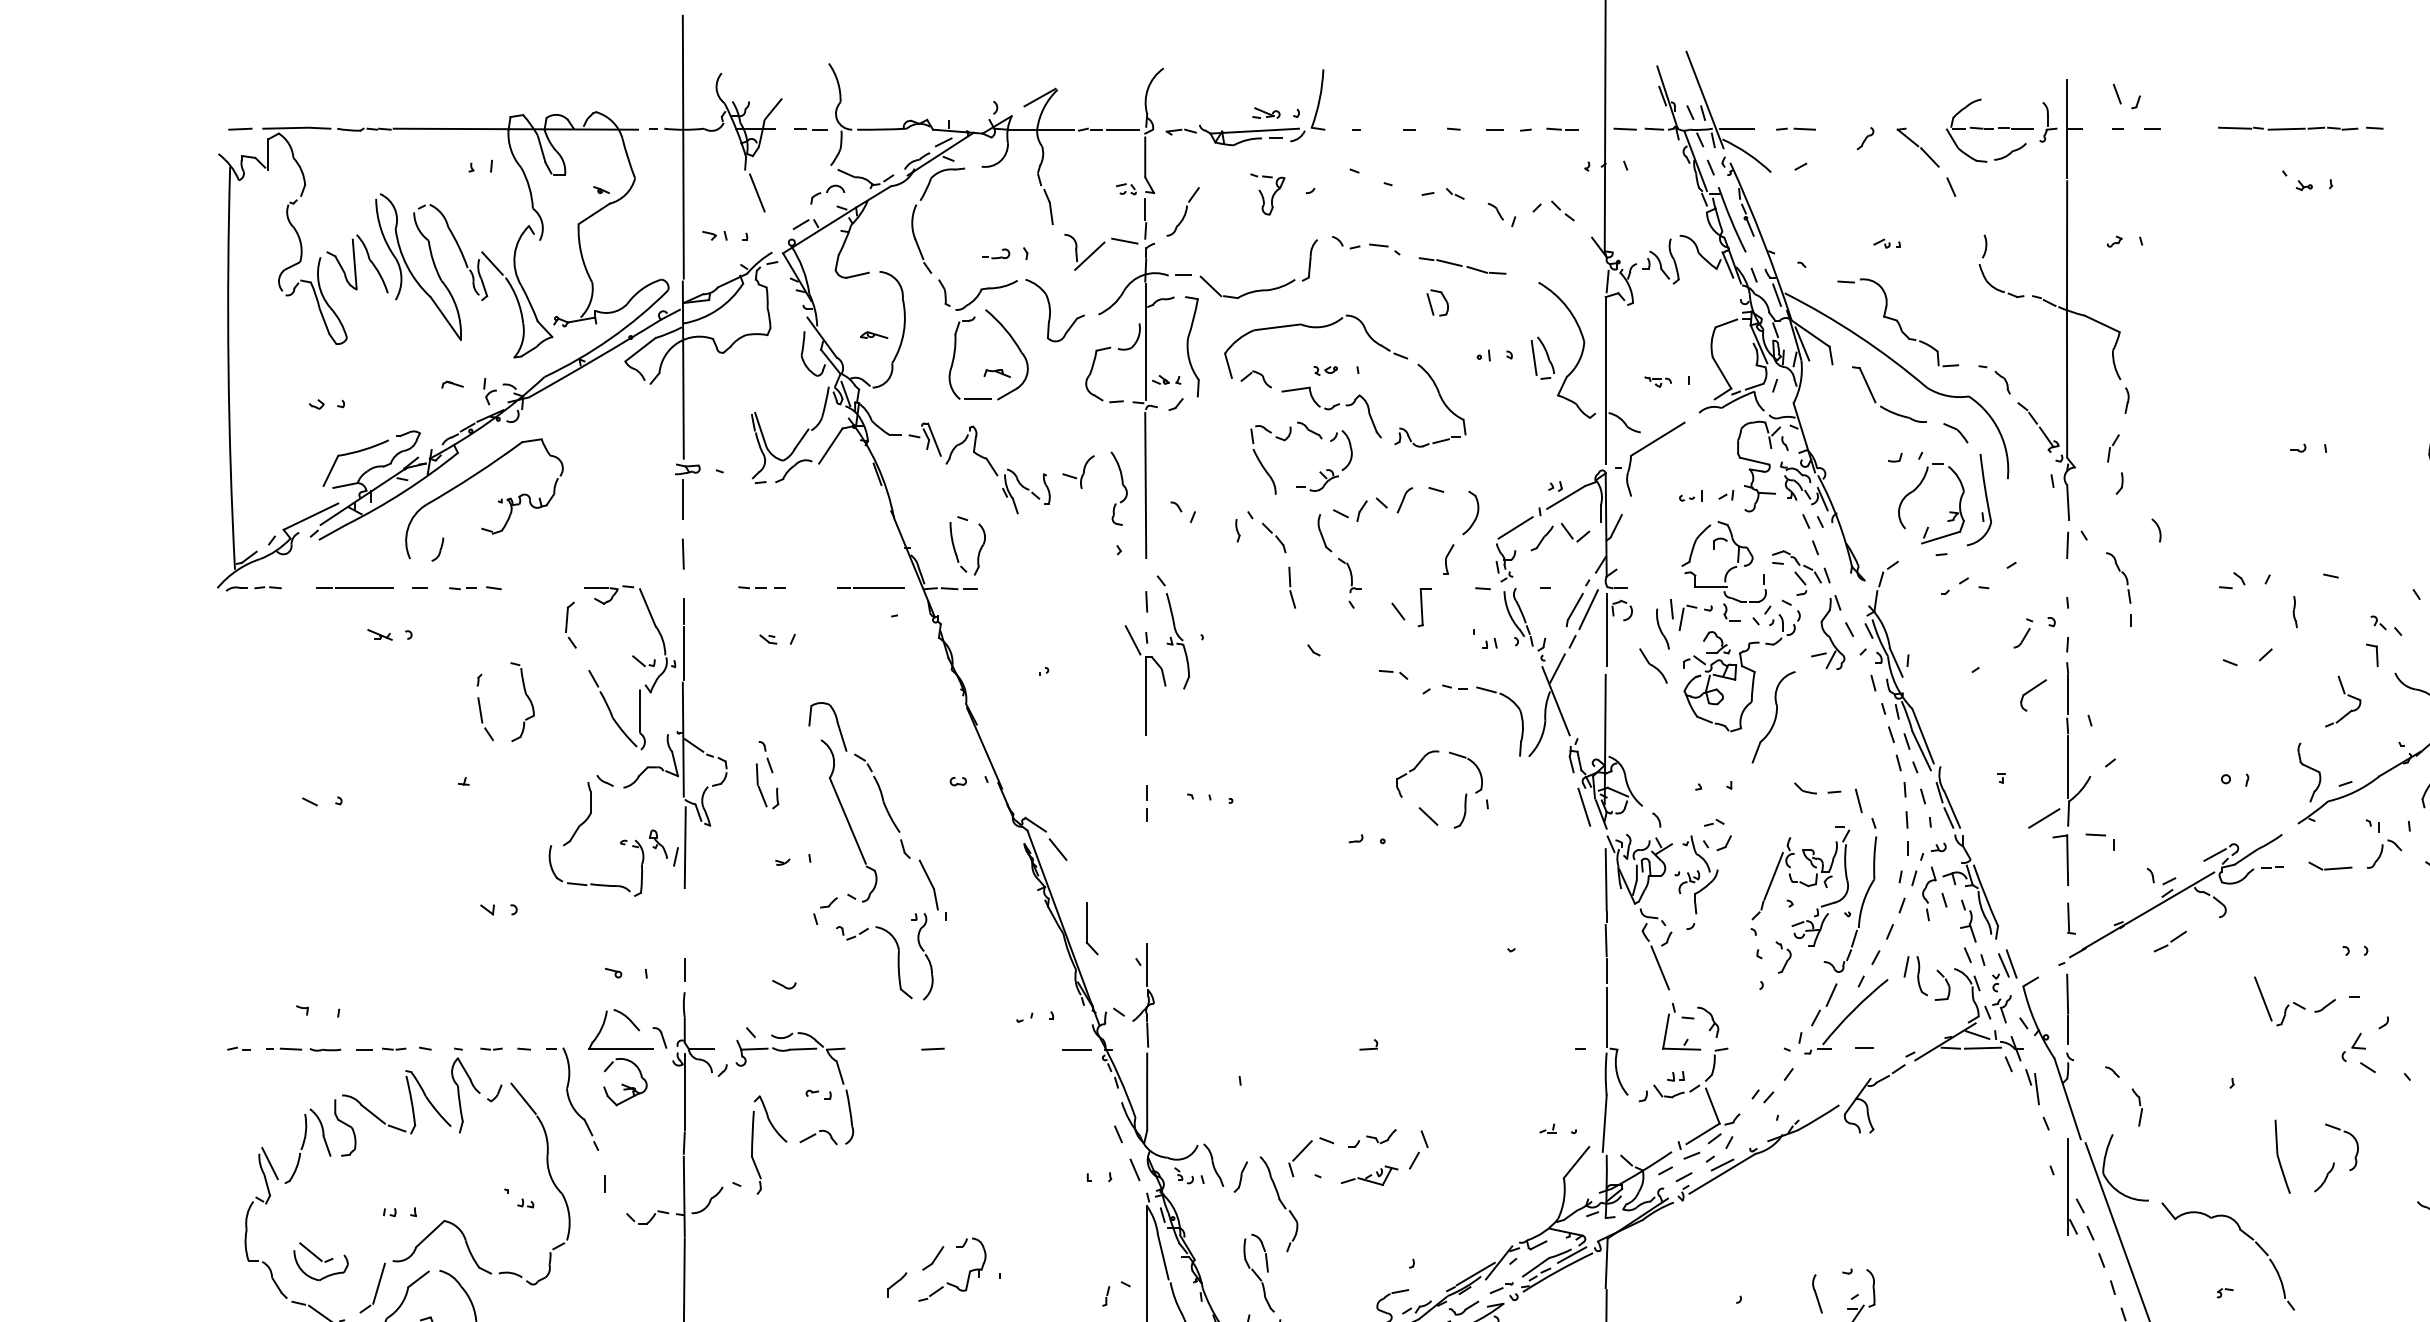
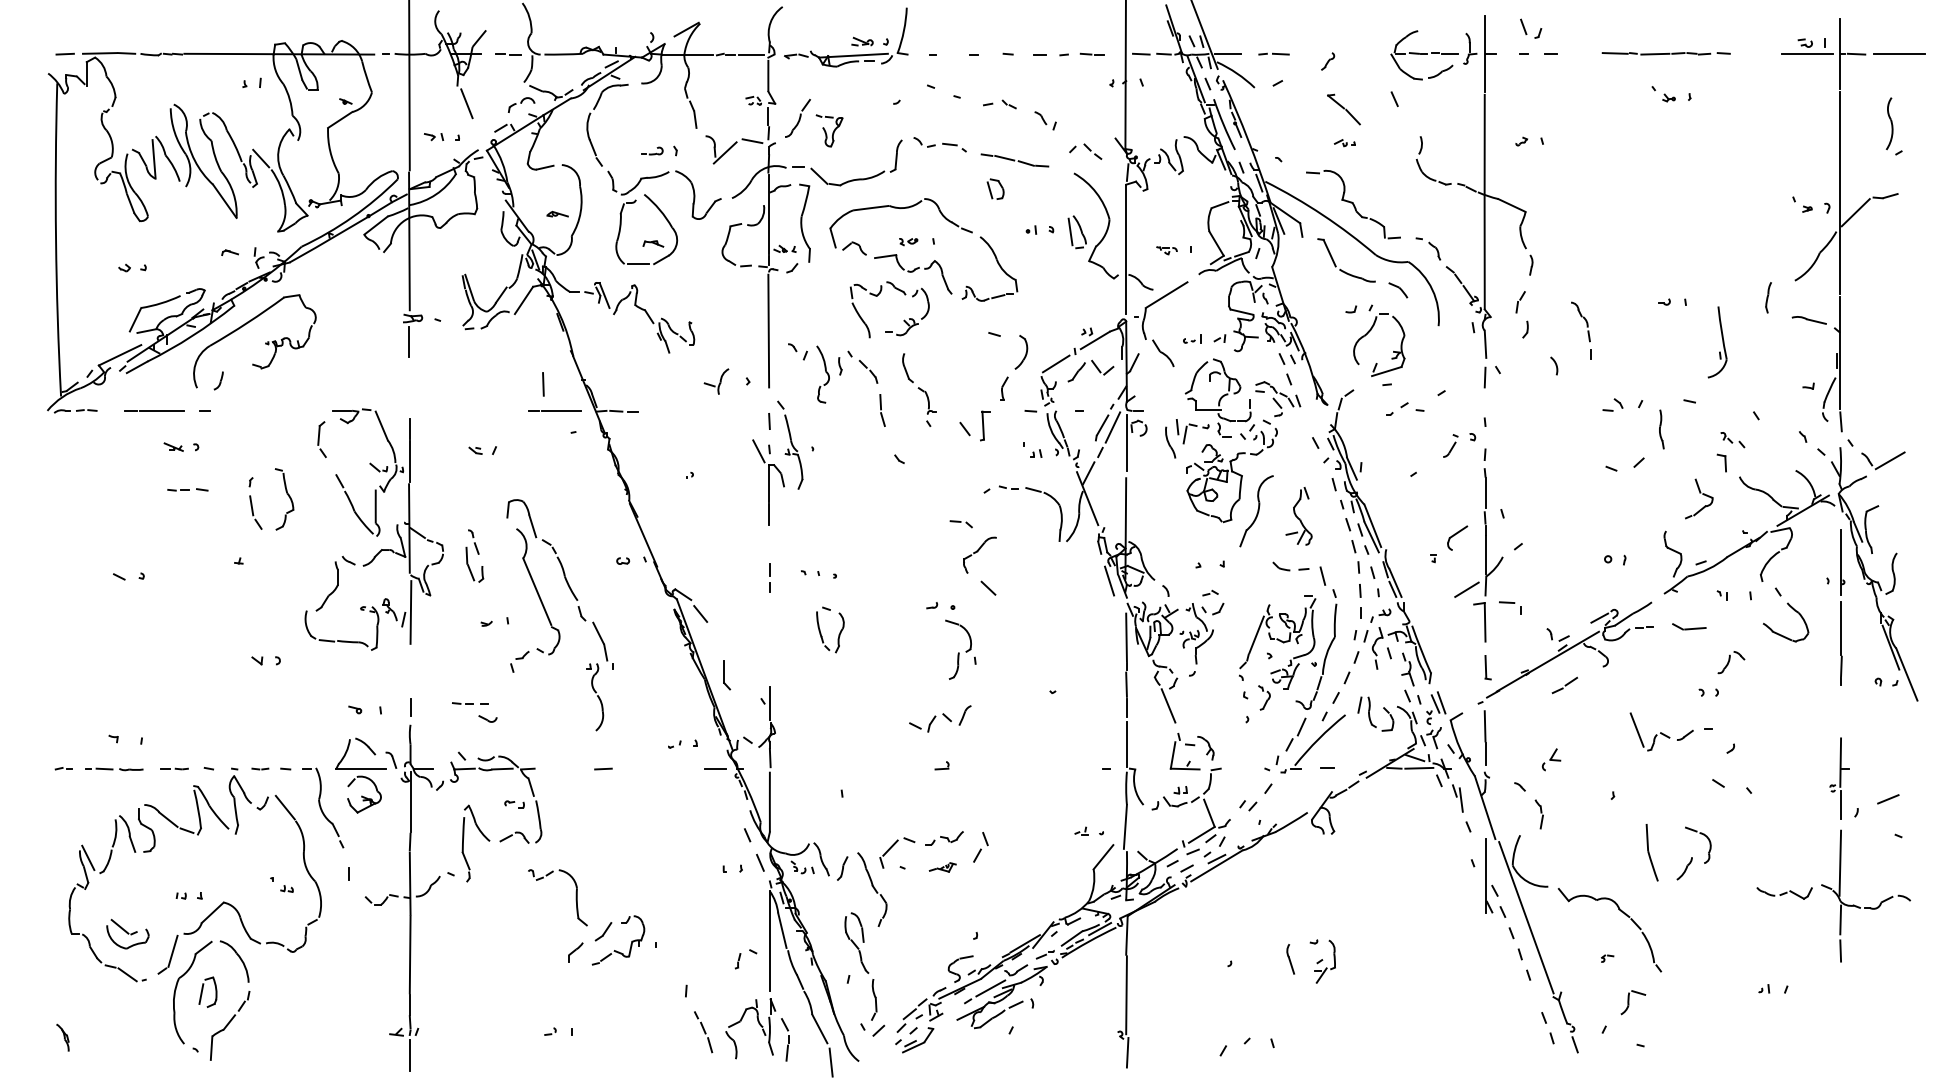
part: (1917, 147) -> (1343, 109), moved
part: (1267, 193) -> (829, 130), moved
part: (1553, 210) -> (1085, 151), moved
part: (1078, 471) -> (716, 381), moved
part: (1118, 488) -> (822, 374), moved
part: (1979, 500) -> (1717, 342), moved
part: (1373, 504) -> (940, 718), moved
part: (978, 551) -> (838, 634), moved
line: (683, 554) -> (543, 384), moved
part: (474, 587) -> (187, 489), moved
part: (761, 587) -> (470, 703), moved
part: (2119, 589) -> (1581, 330), moved
part: (2295, 610) -> (1662, 428), size x1.6
part: (1827, 632) -> (1298, 516), moved
part: (1653, 666) -> (1163, 353), moved
part: (1392, 675) -> (960, 524), moved
part: (2033, 694) -> (1457, 537), moved
part: (1468, 789) -> (960, 649), moved
part: (2384, 854) -> (1731, 662), moved
part: (1091, 928) -> (726, 675), size x0.7
part: (897, 962) -> (575, 897), moved
part: (2353, 1047) -> (1551, 759), moved
part: (380, 1048) -> (174, 768), size x0.7
part: (1369, 1175) -> (942, 867), size x0.6

